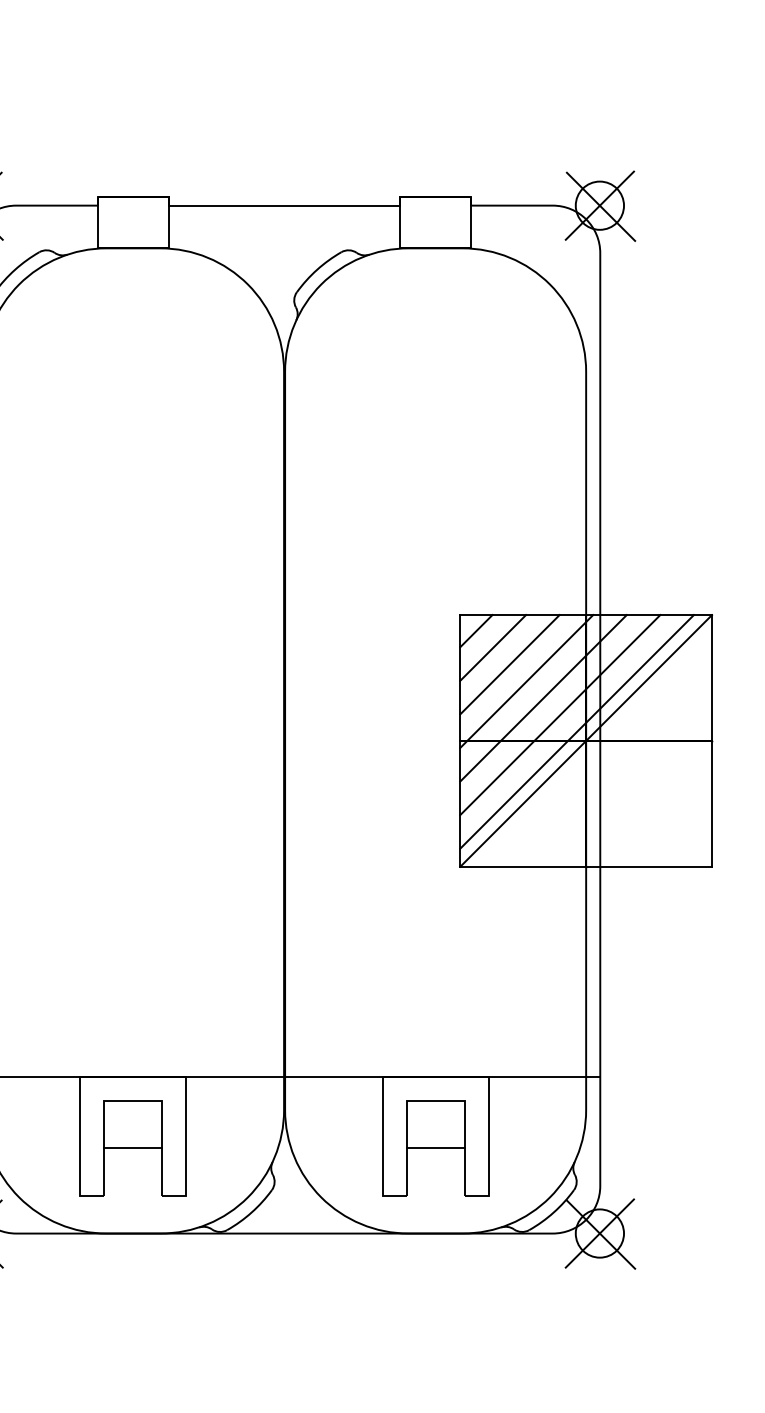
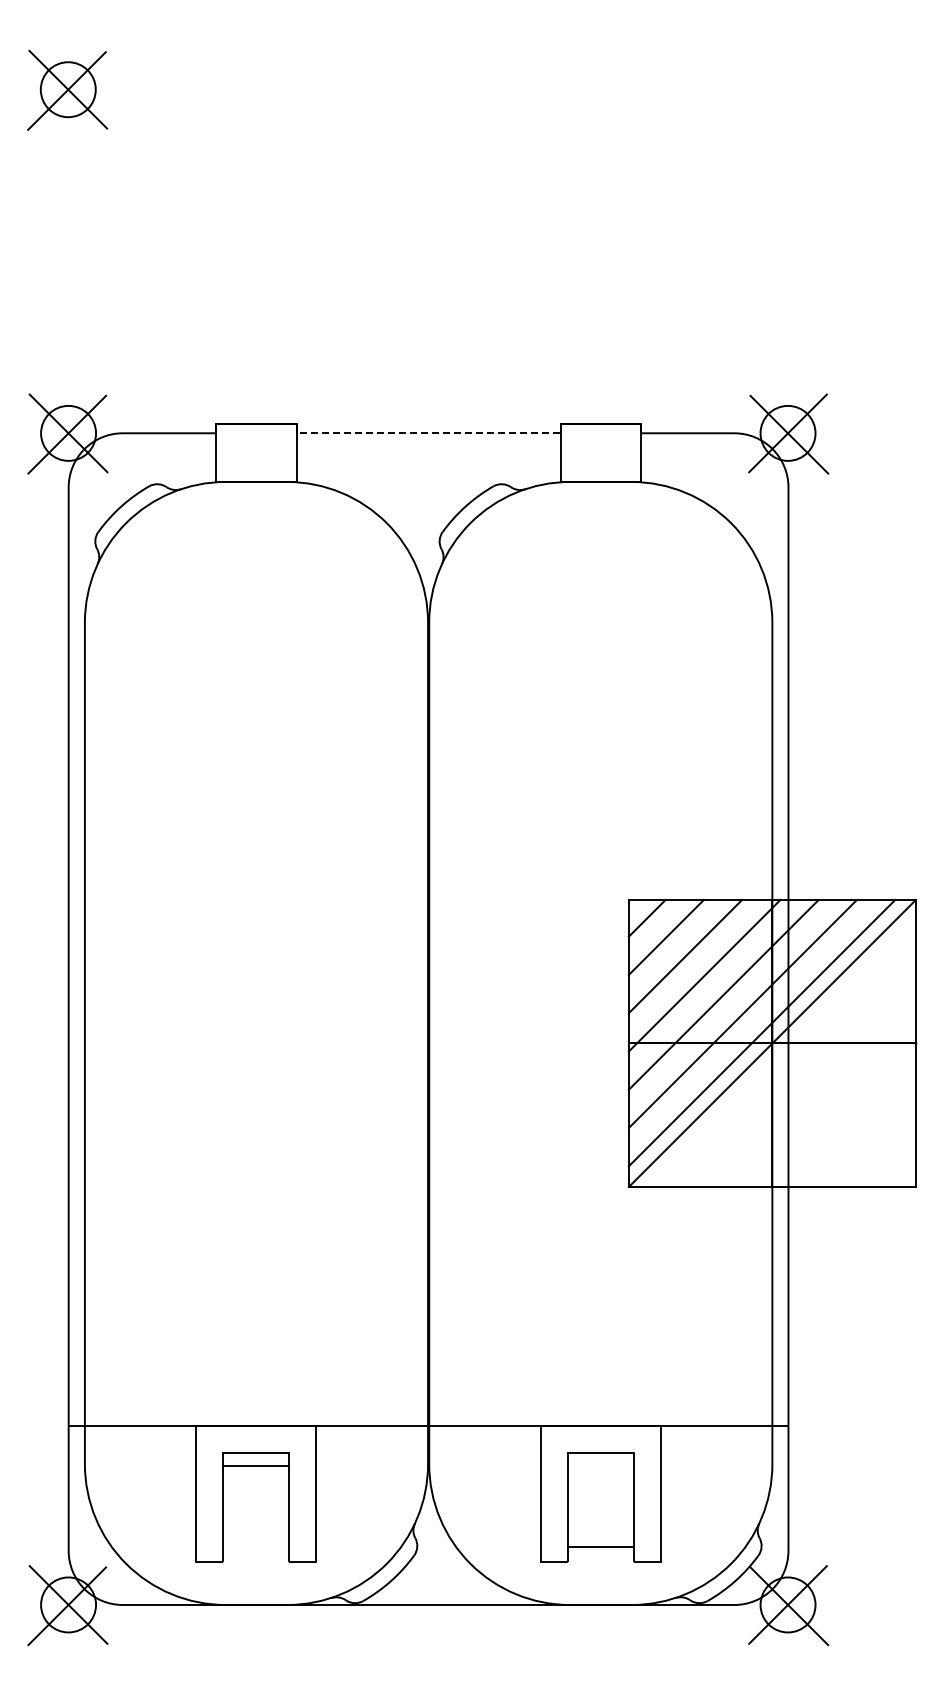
line: (284, 205) -> (428, 433), solid -> dashed
line: (132, 1148) -> (255, 1465), moved
line: (436, 1148) -> (601, 1546), moved

